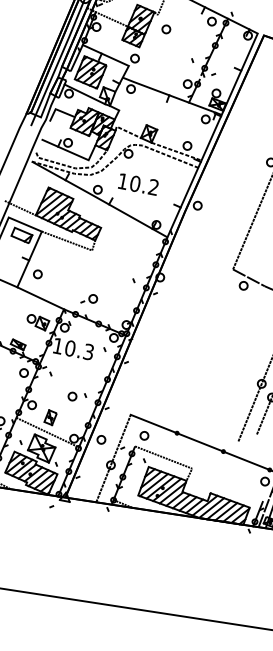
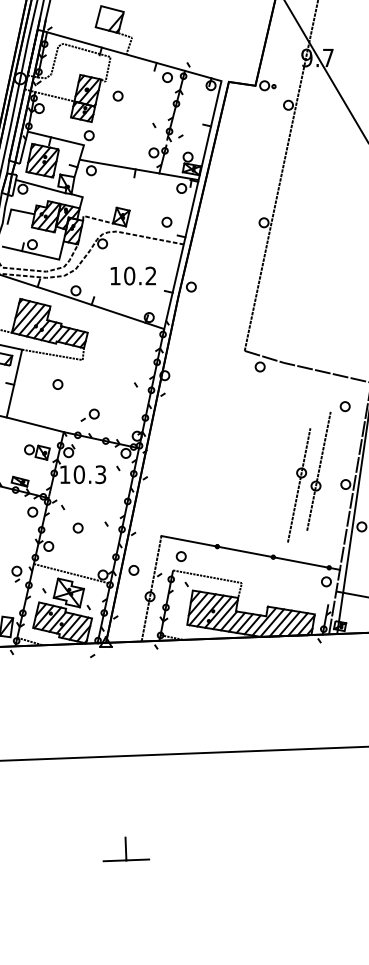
line: (176, 151) -> (155, 230), removed
text: (137, 183) -> (132, 275), moved
part: (37, 274) -> (57, 384), moved
part: (72, 395) -> (77, 527), moved
part: (50, 417) -> (71, 556), removed

